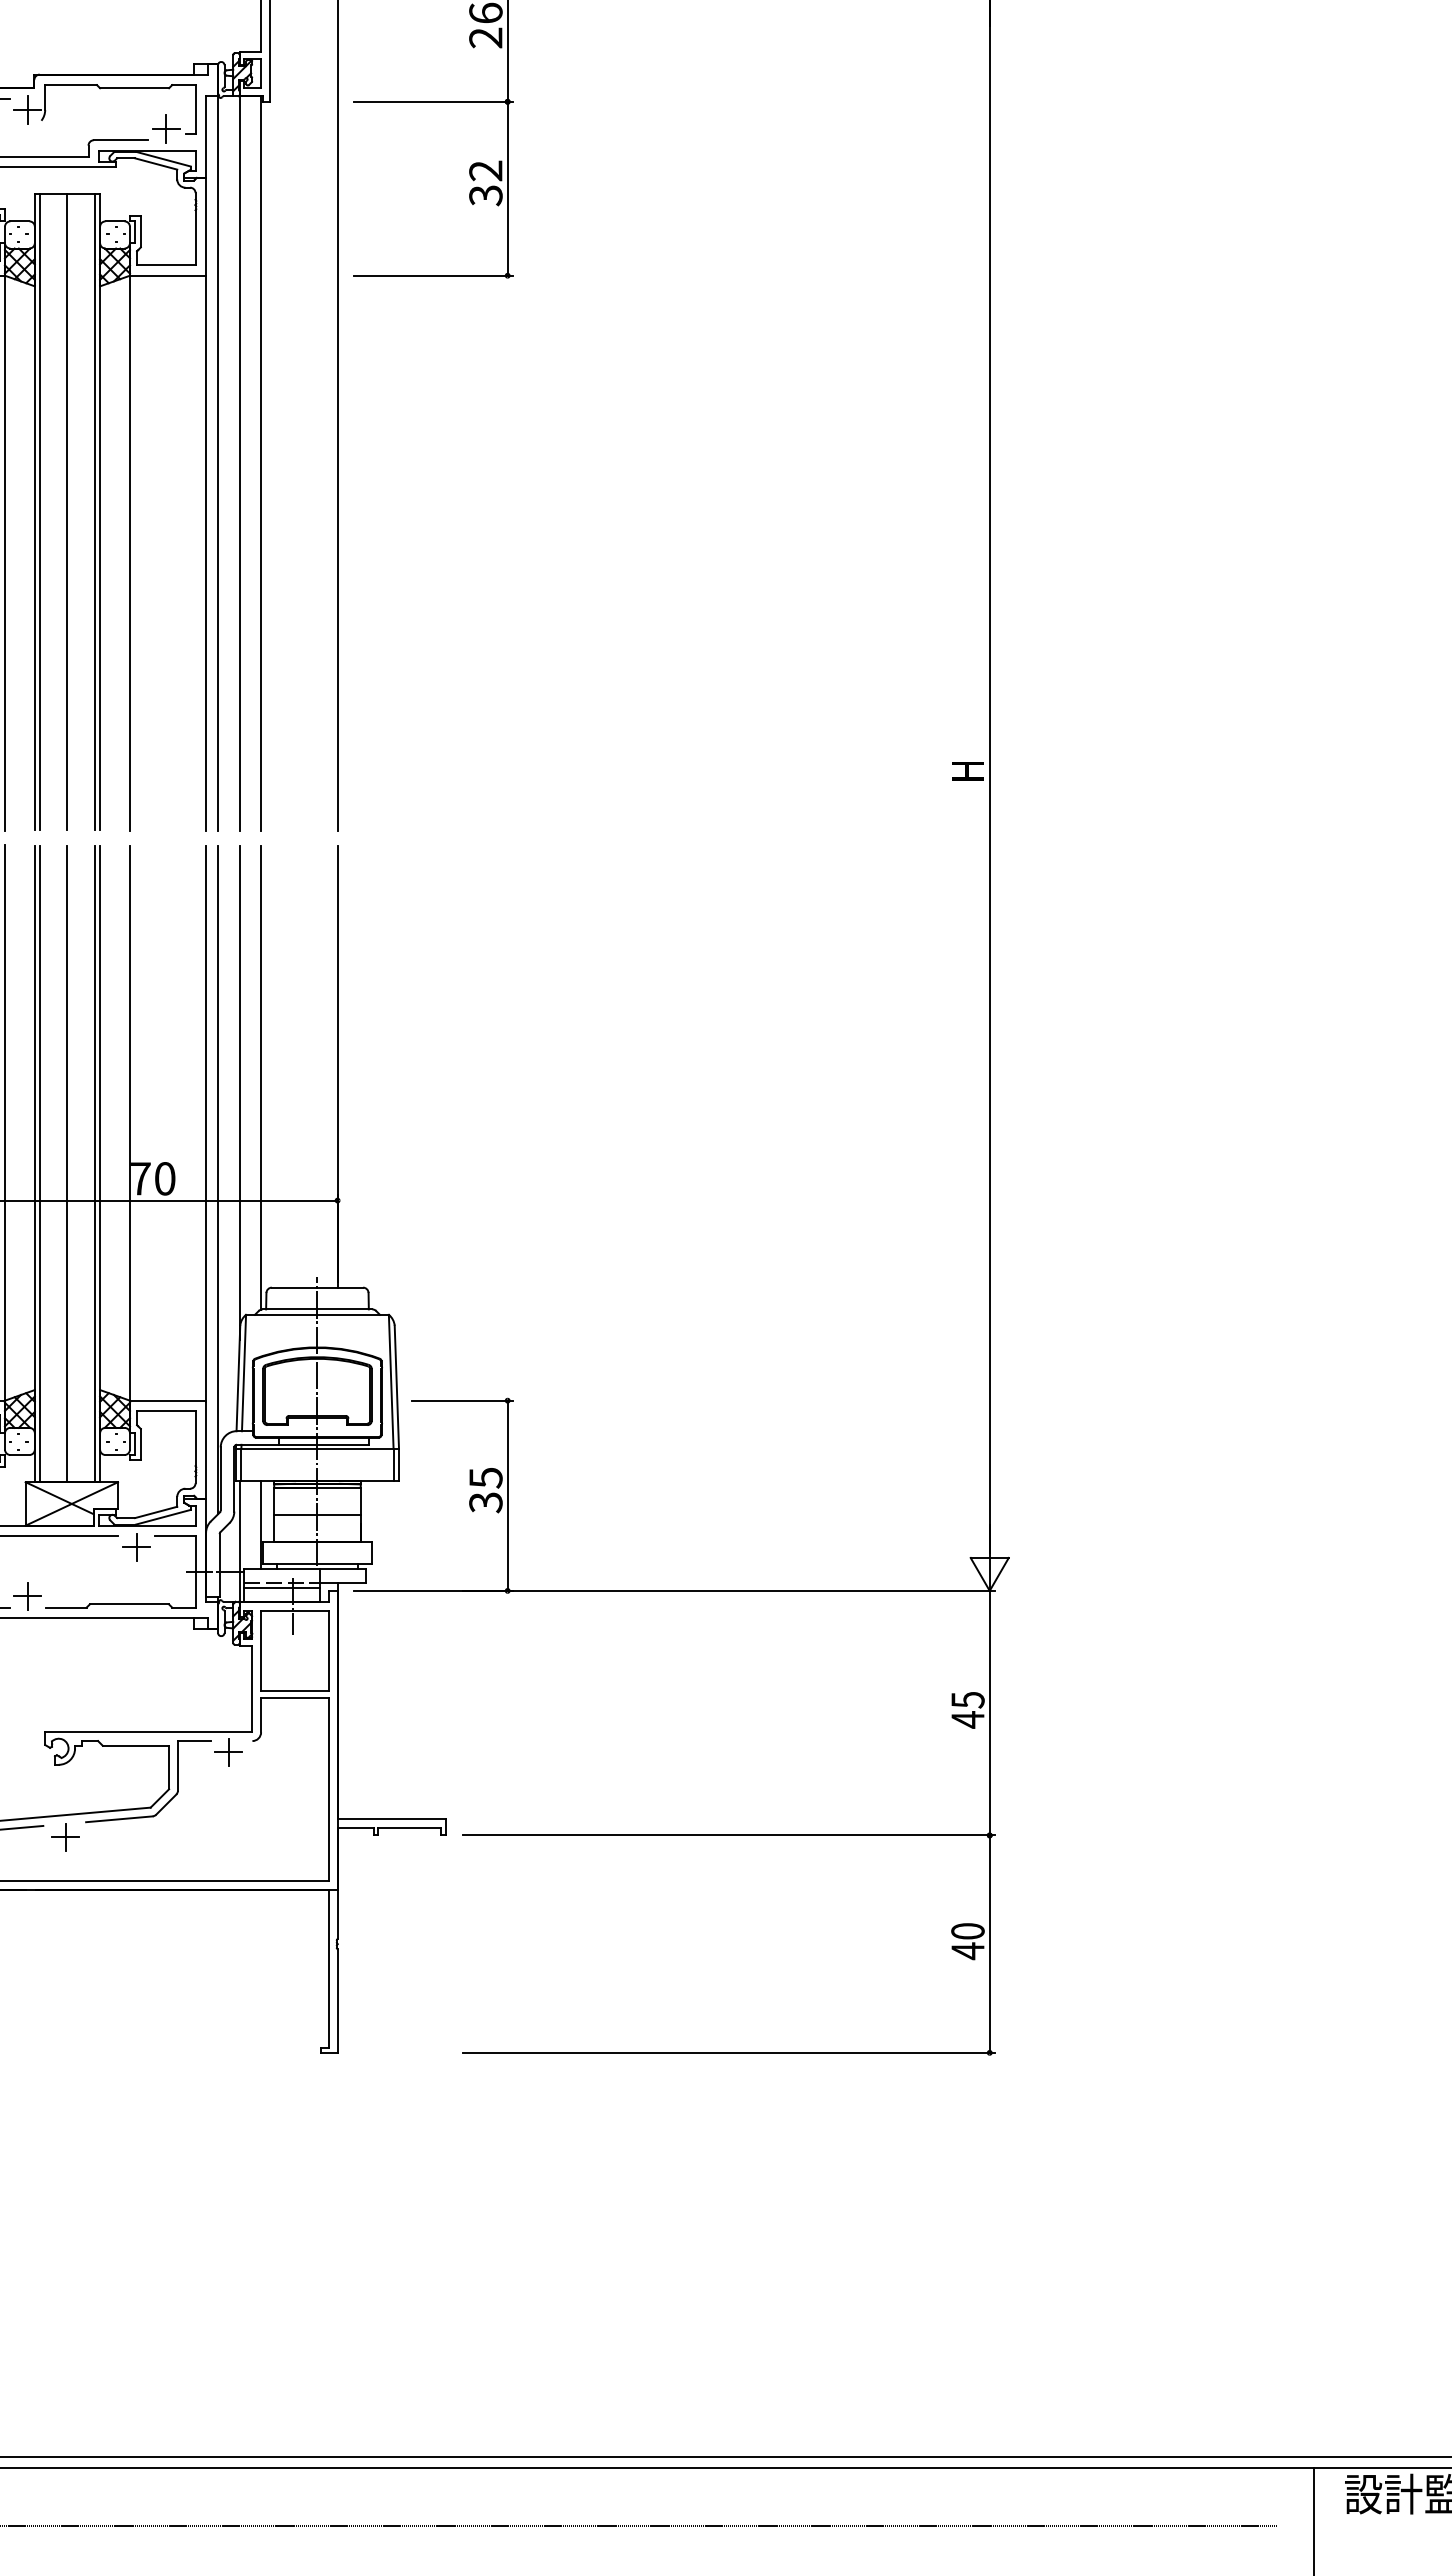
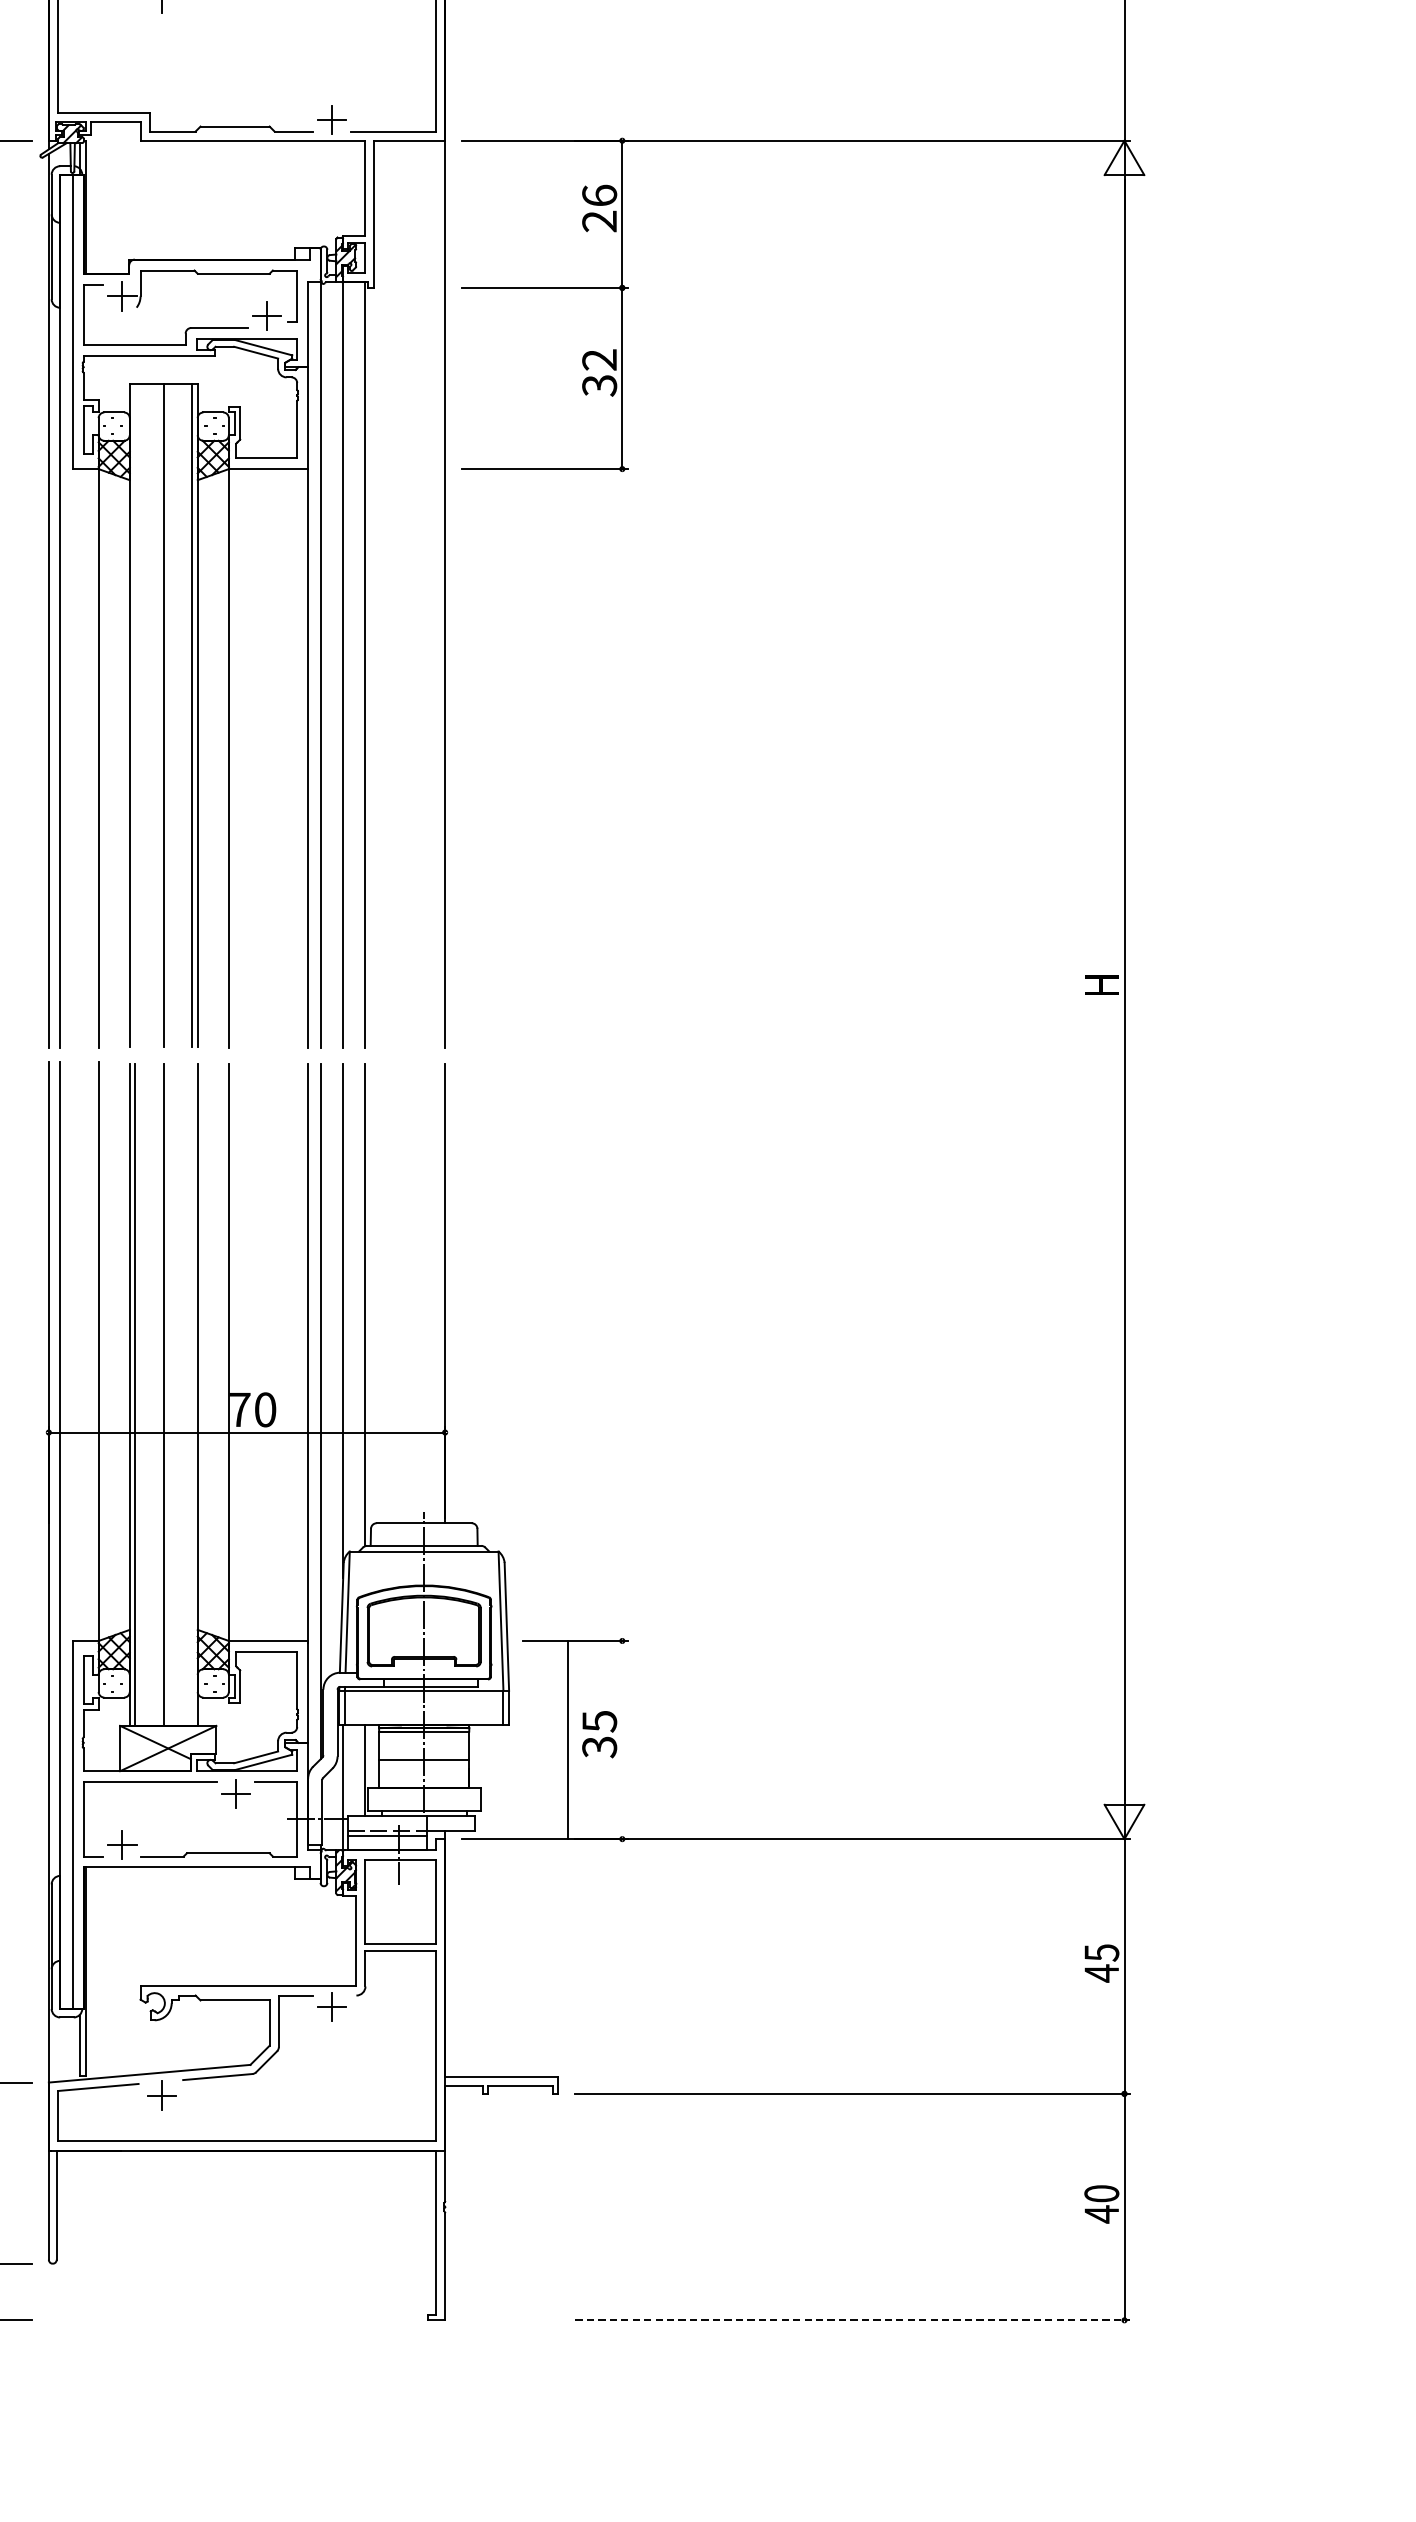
line: (40, 512) -> (135, 715), removed
line: (94, 1164) -> (191, 1394), removed
line: (507, 1495) -> (567, 1739), moved
line: (729, 2052) -> (853, 2319), solid -> dashed

